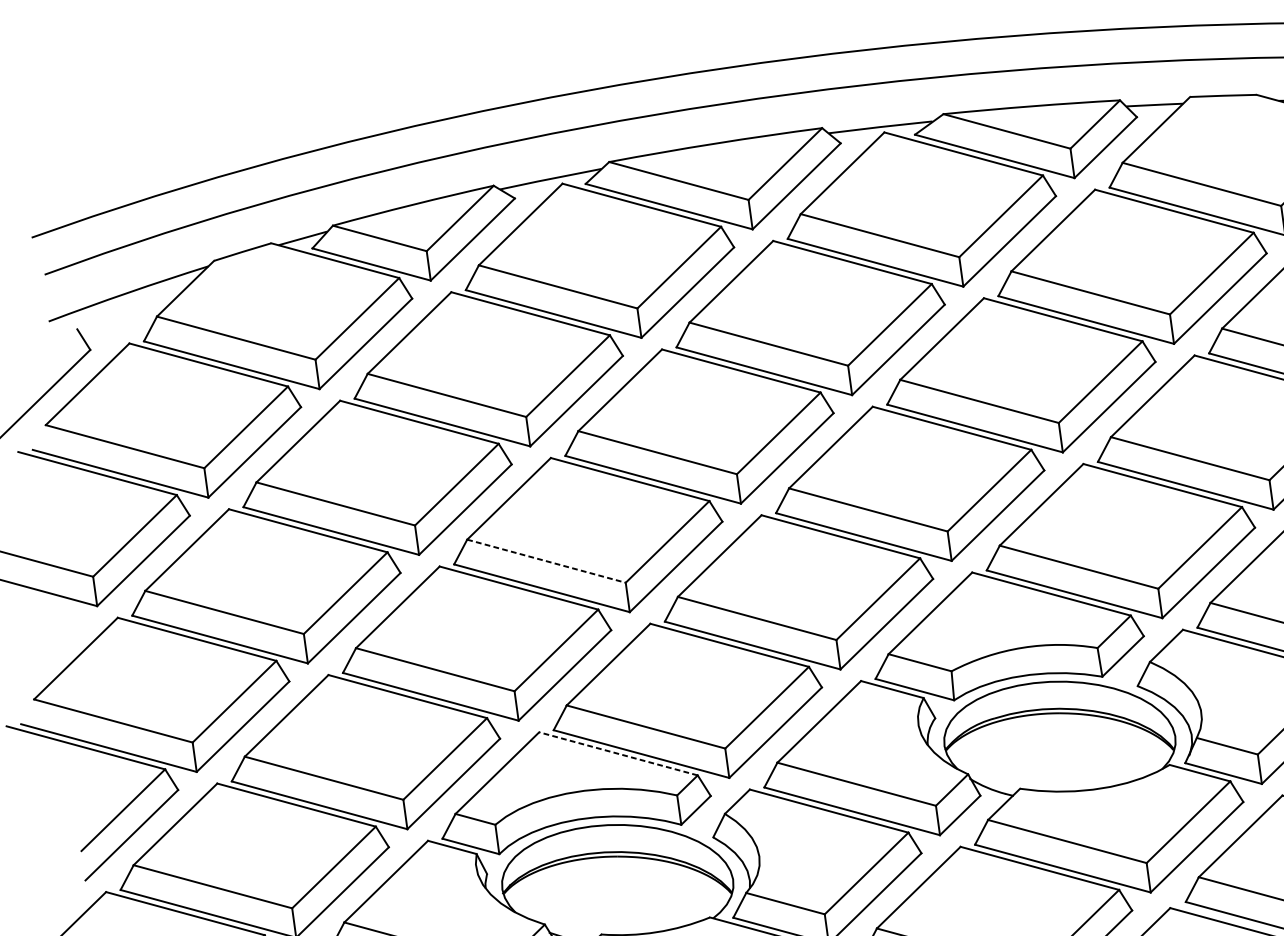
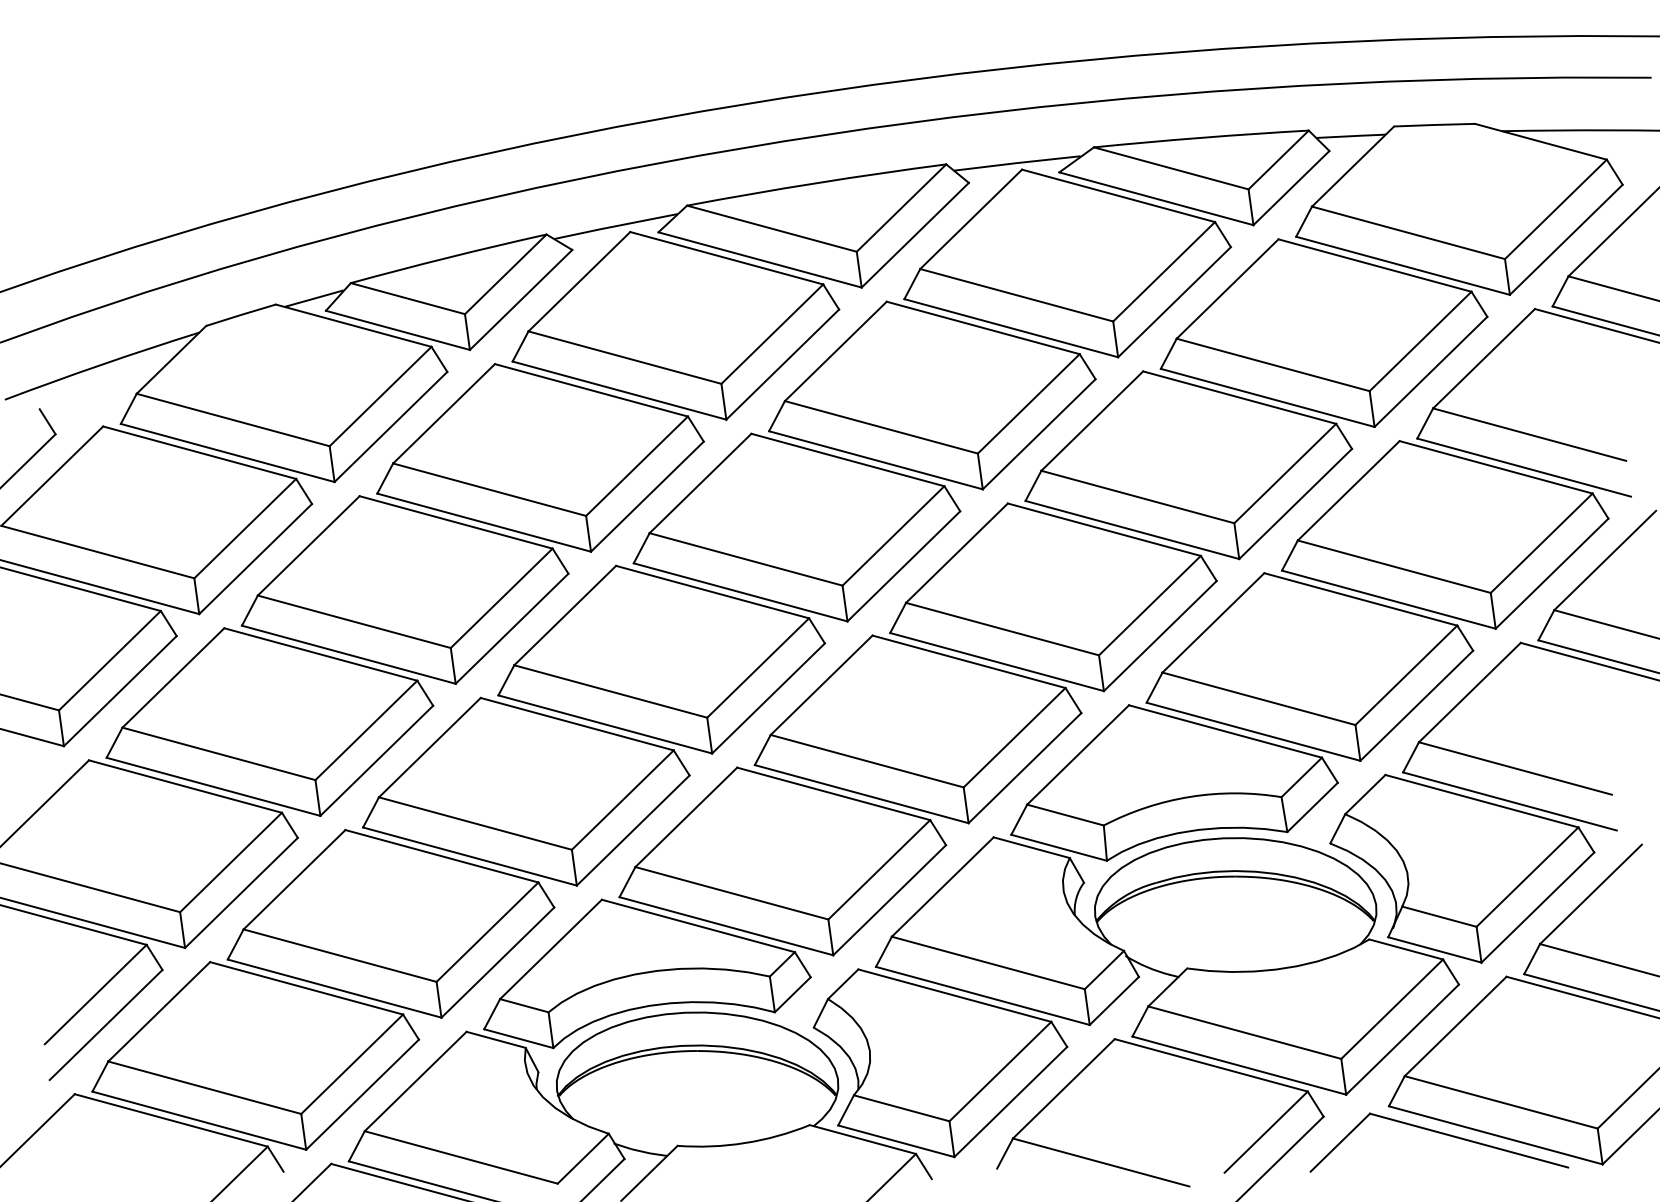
line: (546, 561) -> (610, 691), dashed -> solid
line: (618, 753) -> (698, 925), dashed -> solid

